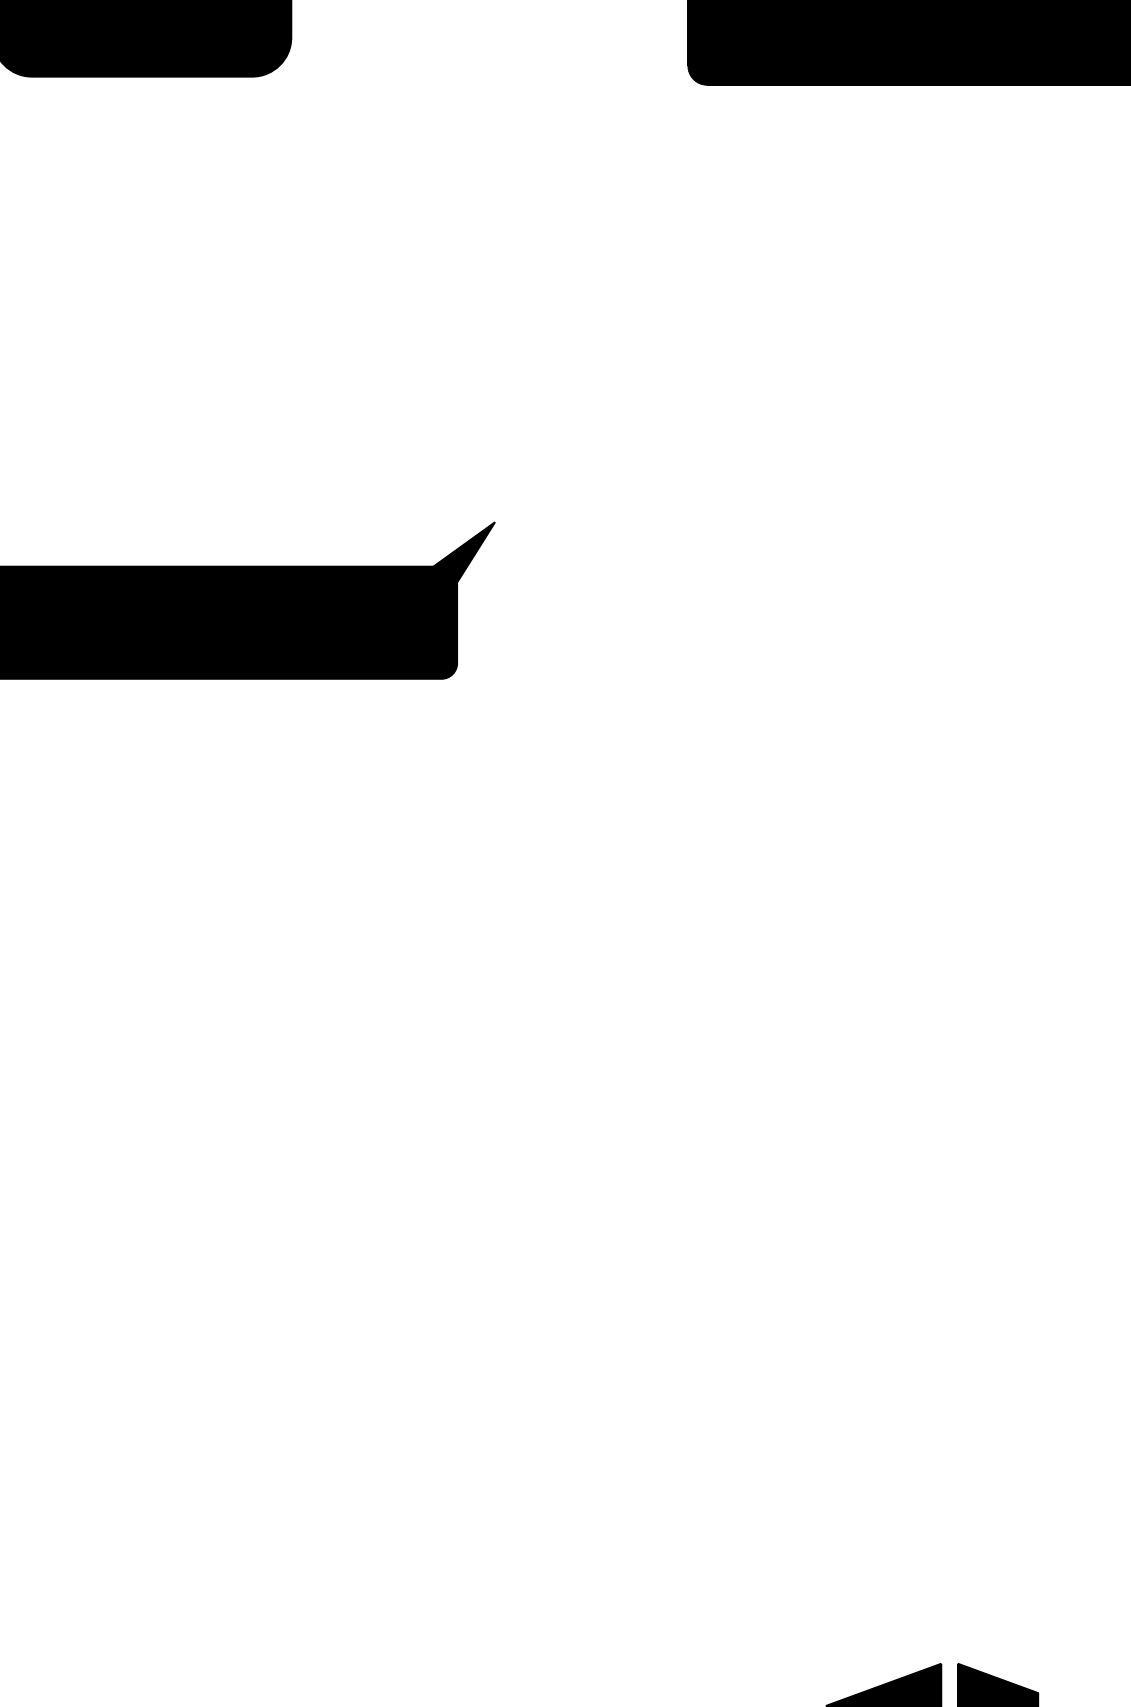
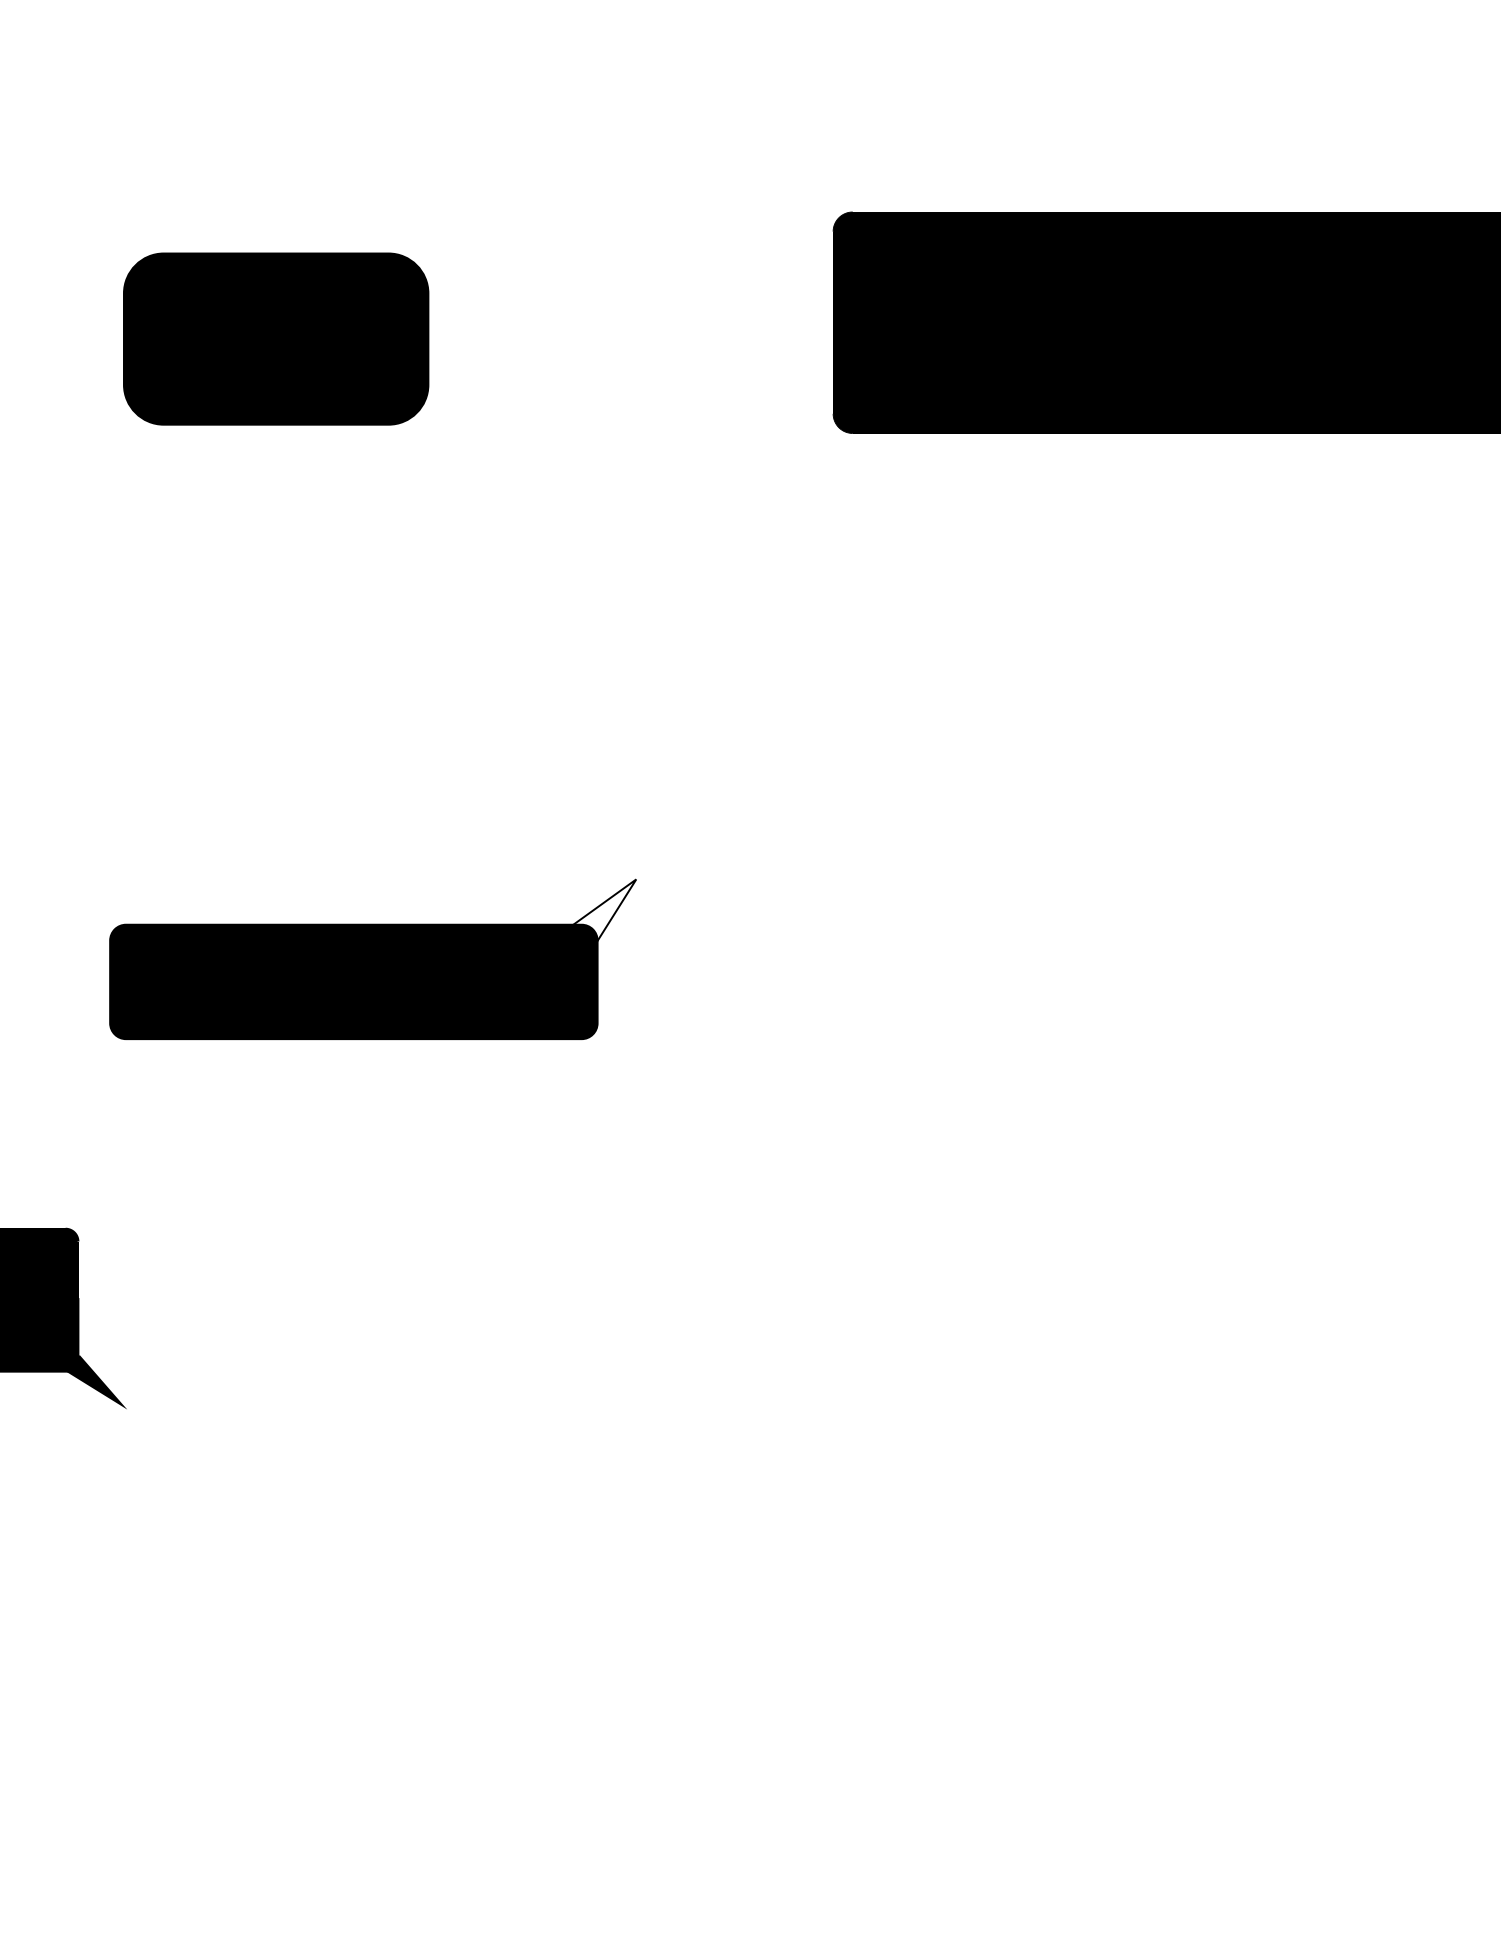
fill: (462, 553) -> (603, 911), removed

